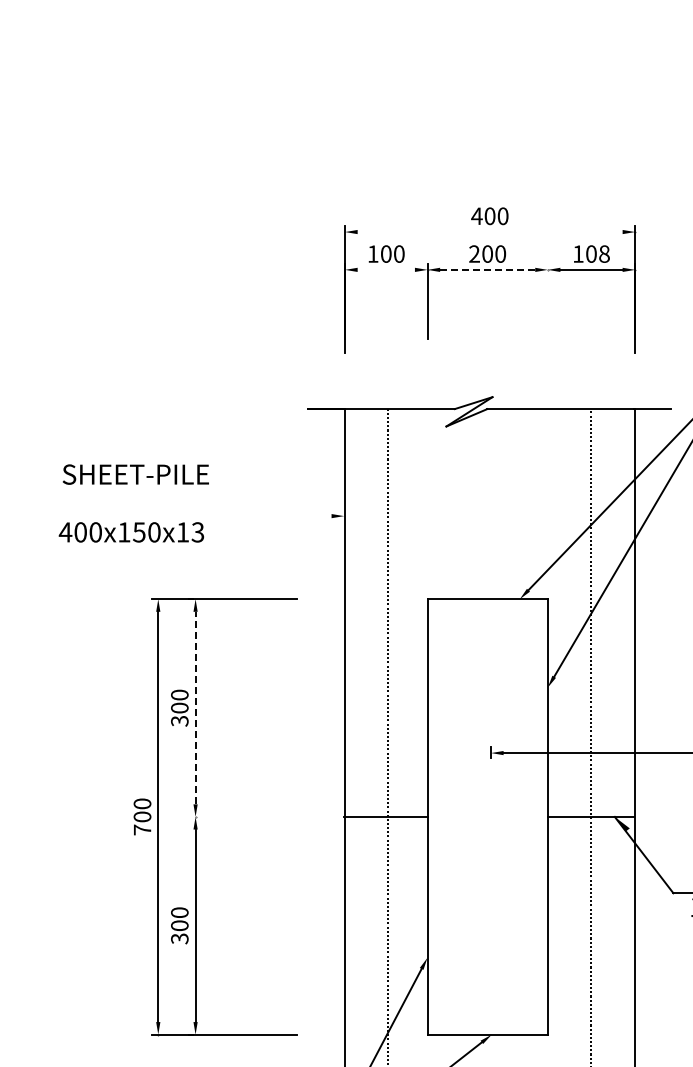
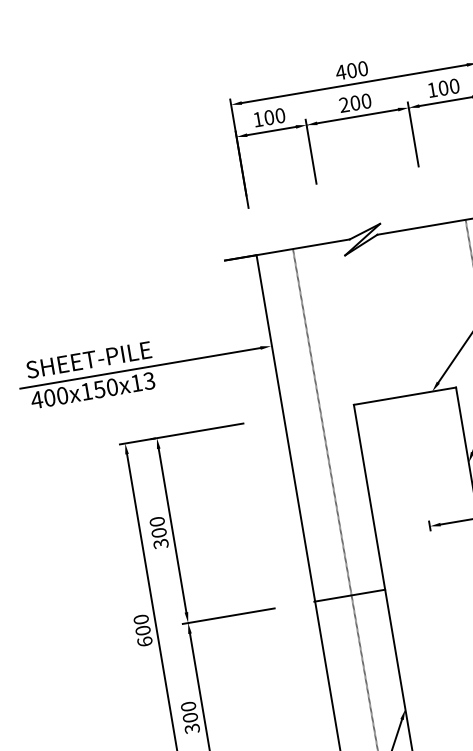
line: (489, 232) -> (353, 84), added
text: (604, 253) -> (454, 85), 108 -> 100
line: (385, 269) -> (270, 130), added
line: (487, 269) -> (357, 116), dashed -> solid
line: (547, 300) -> (412, 133), added
text: (135, 474) -> (88, 359), moved
line: (189, 516) -> (139, 368), added
line: (195, 707) -> (172, 530), dashed -> solid
line: (243, 816) -> (228, 615), added
text: (142, 829) -> (144, 641), 700 -> 600

